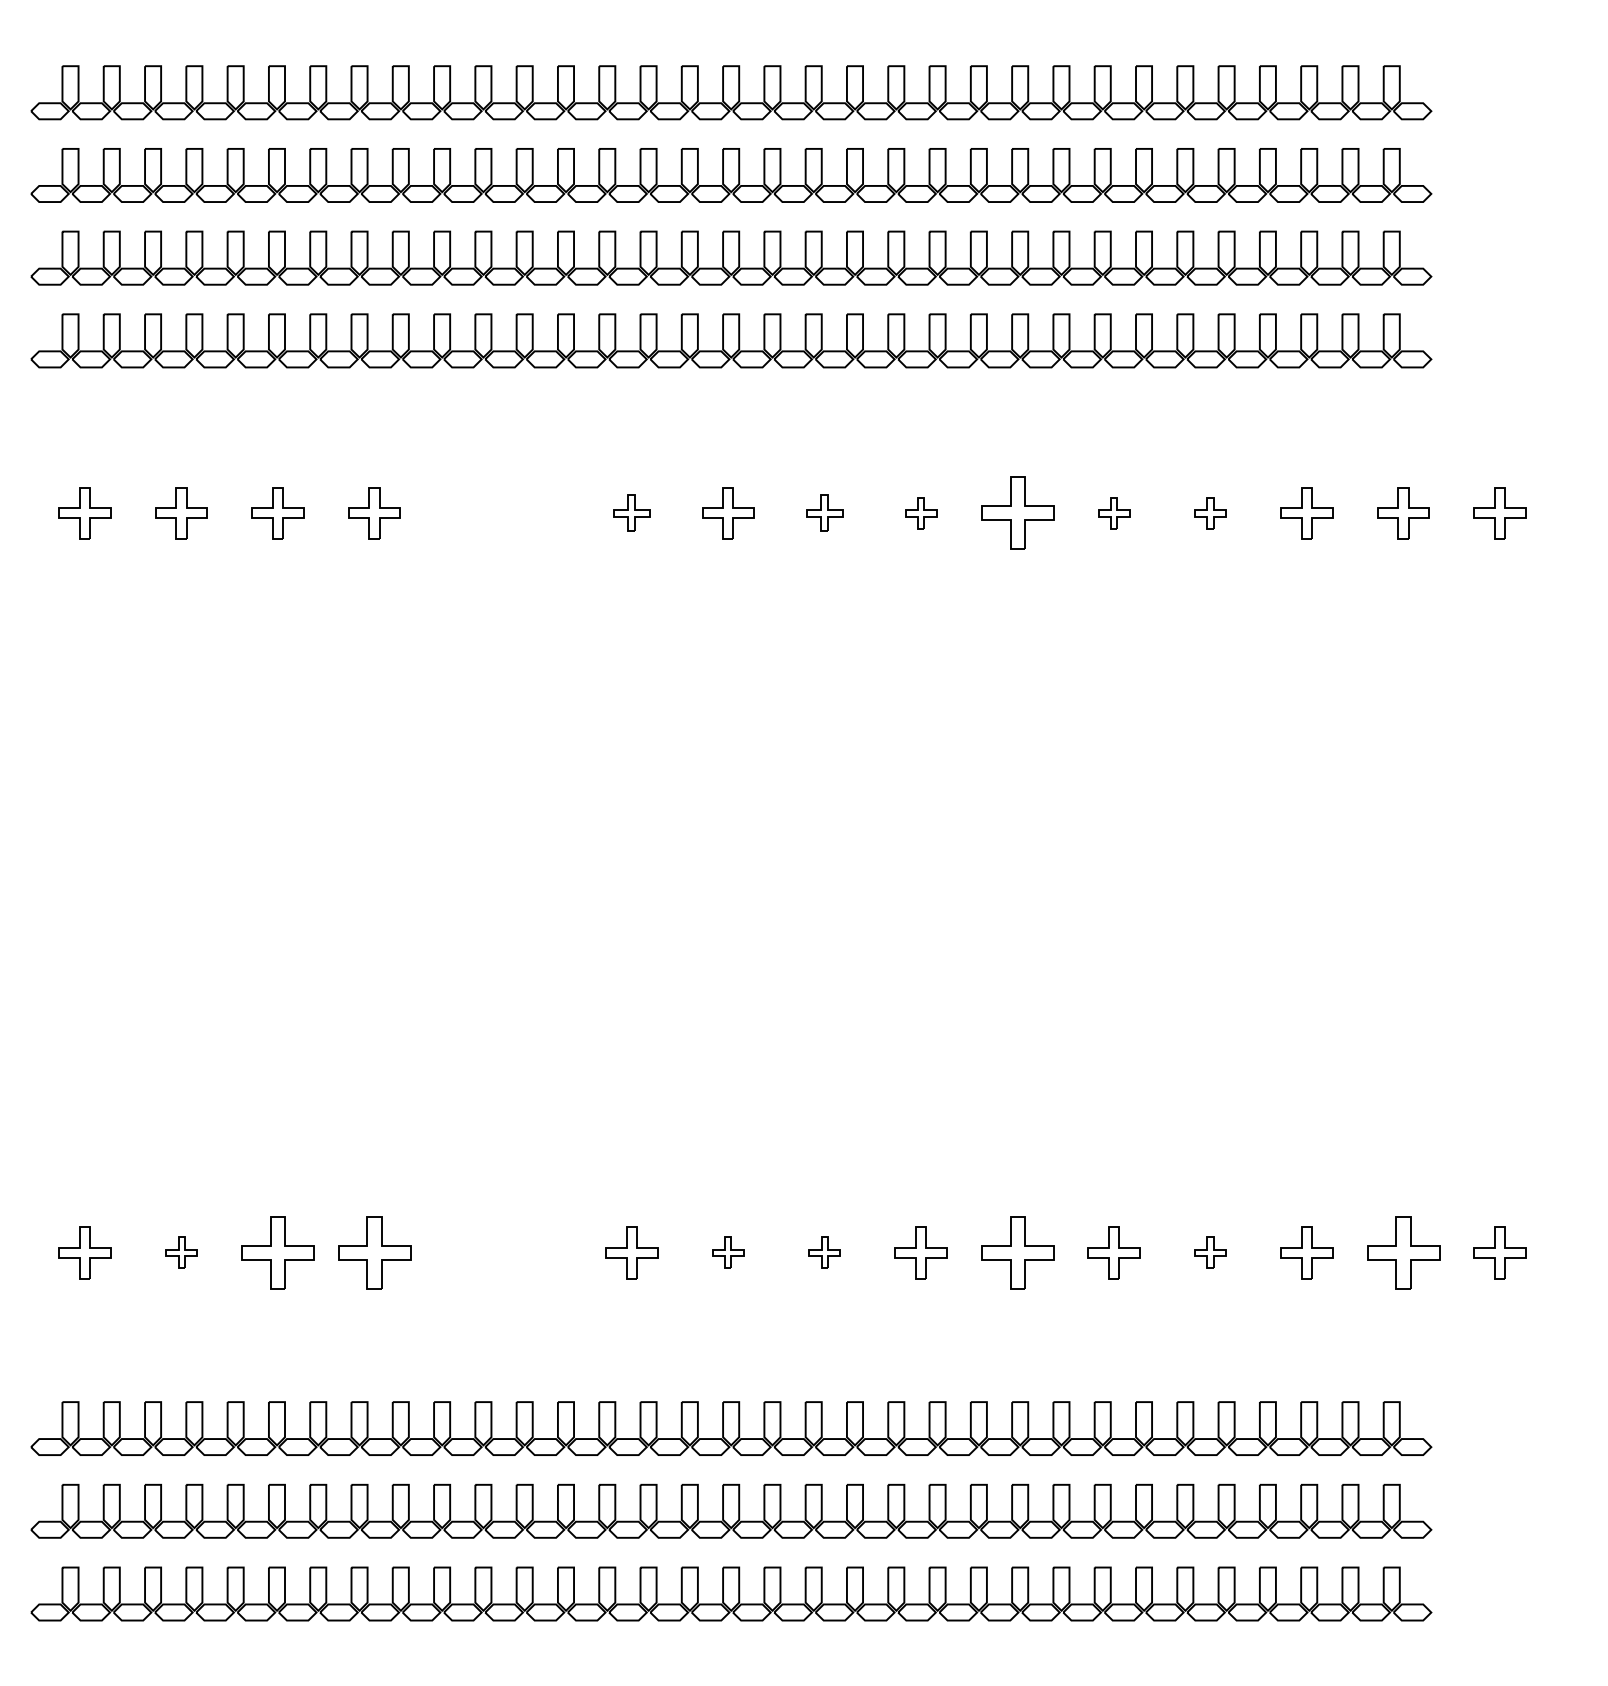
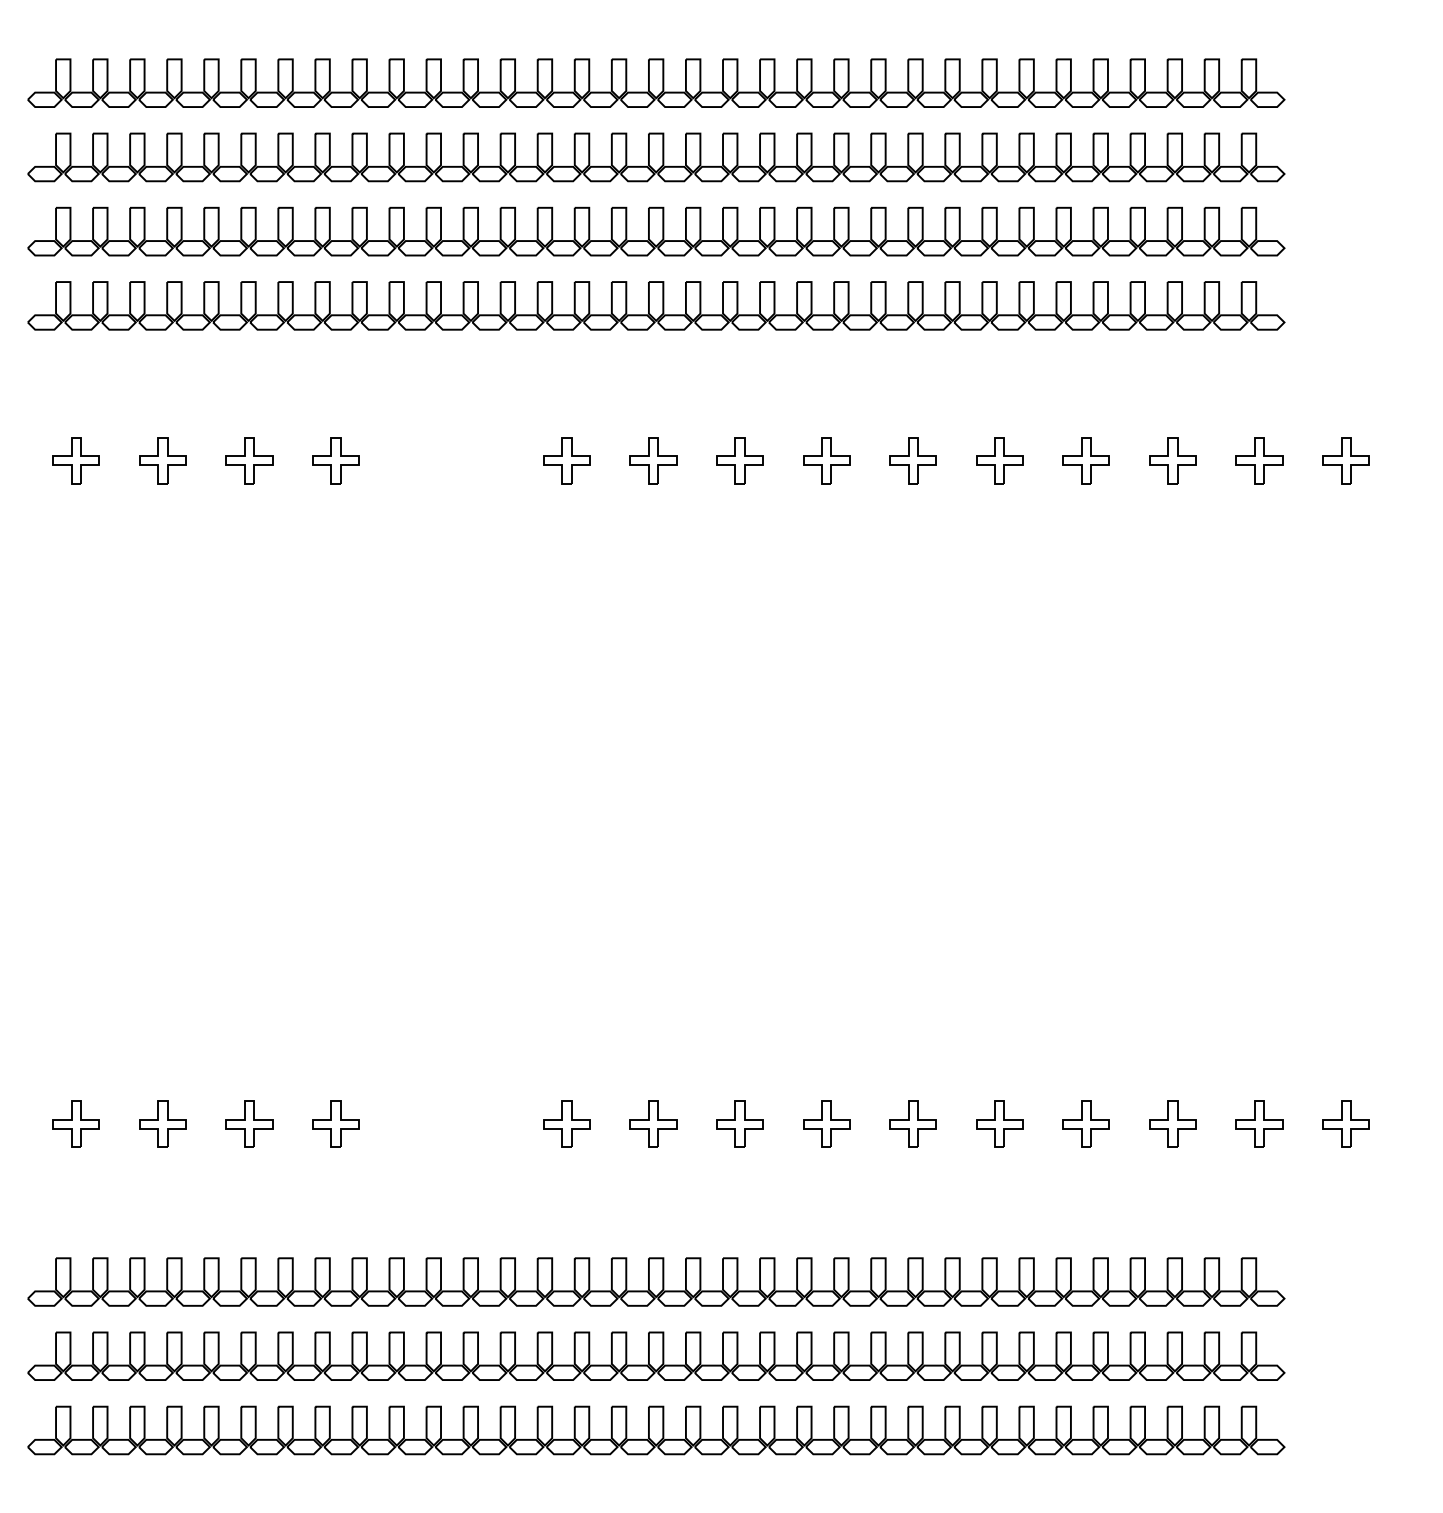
part: (631, 513) -> (566, 460), size x1.43
part: (824, 513) -> (739, 460), size x1.43
part: (921, 513) -> (826, 460), size x1.67
part: (1016, 513) -> (912, 460), size x0.71
part: (1113, 513) -> (999, 460), size x1.67
part: (1209, 513) -> (1085, 460), size x1.67
part: (181, 1251) -> (162, 1123), size x1.67
part: (278, 1251) -> (249, 1123), size x0.71
part: (373, 1251) -> (335, 1123), size x0.71
part: (728, 1251) -> (653, 1123), size x1.67
part: (824, 1251) -> (739, 1123), size x1.67
part: (1016, 1251) -> (912, 1123), size x0.71
part: (1209, 1251) -> (1085, 1123), size x1.67
part: (1403, 1251) -> (1259, 1123), size x0.71

